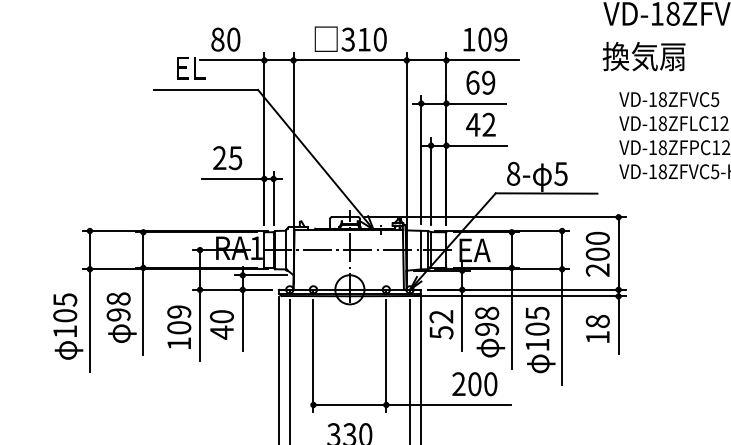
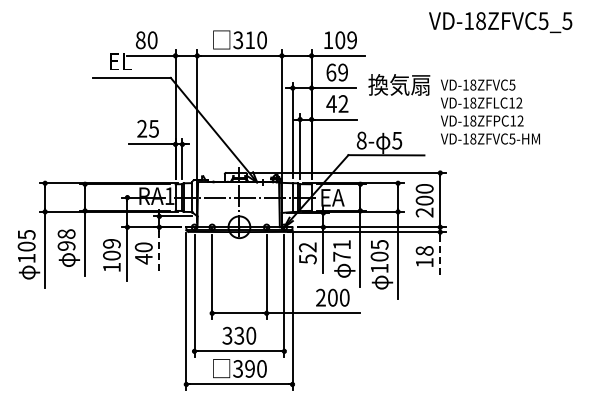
text: (644, 55) -> (399, 84), moved
text: (486, 320) -> (341, 250), 98 -> 71
line: (242, 323) -> (159, 252), solid -> dashed
line: (618, 327) -> (440, 255), solid -> dashed

